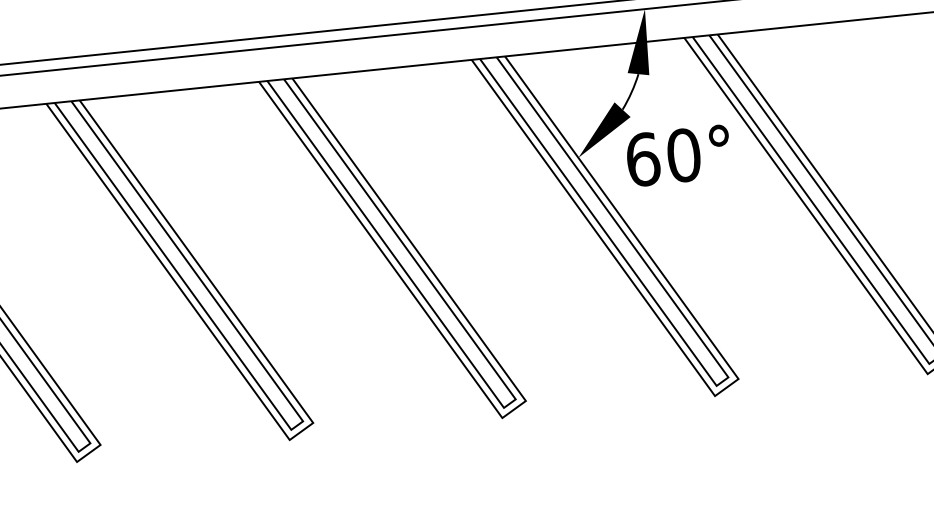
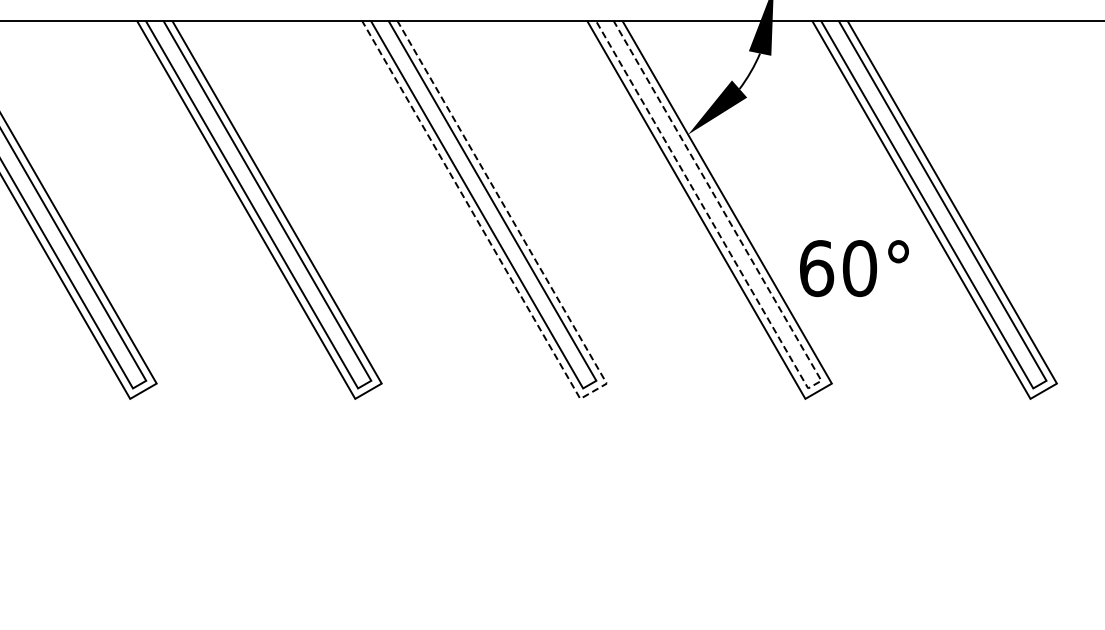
text: (678, 155) -> (854, 268), moved
line: (719, 383) -> (811, 386), solid -> dashed
line: (507, 414) -> (586, 395), solid -> dashed

